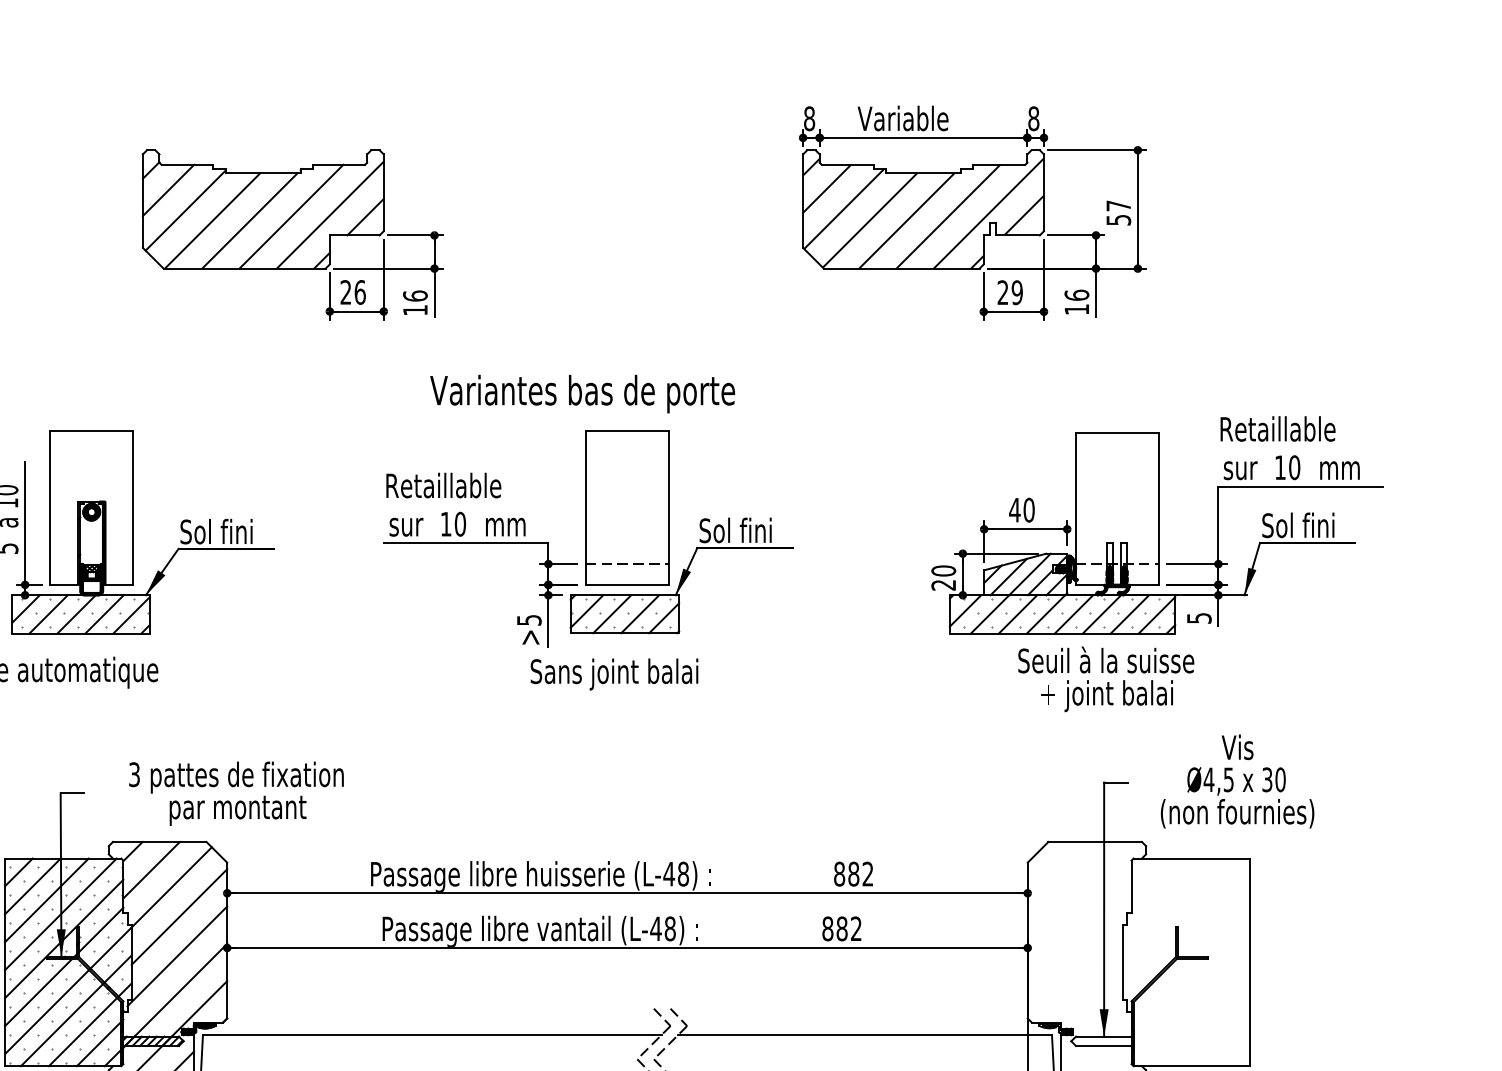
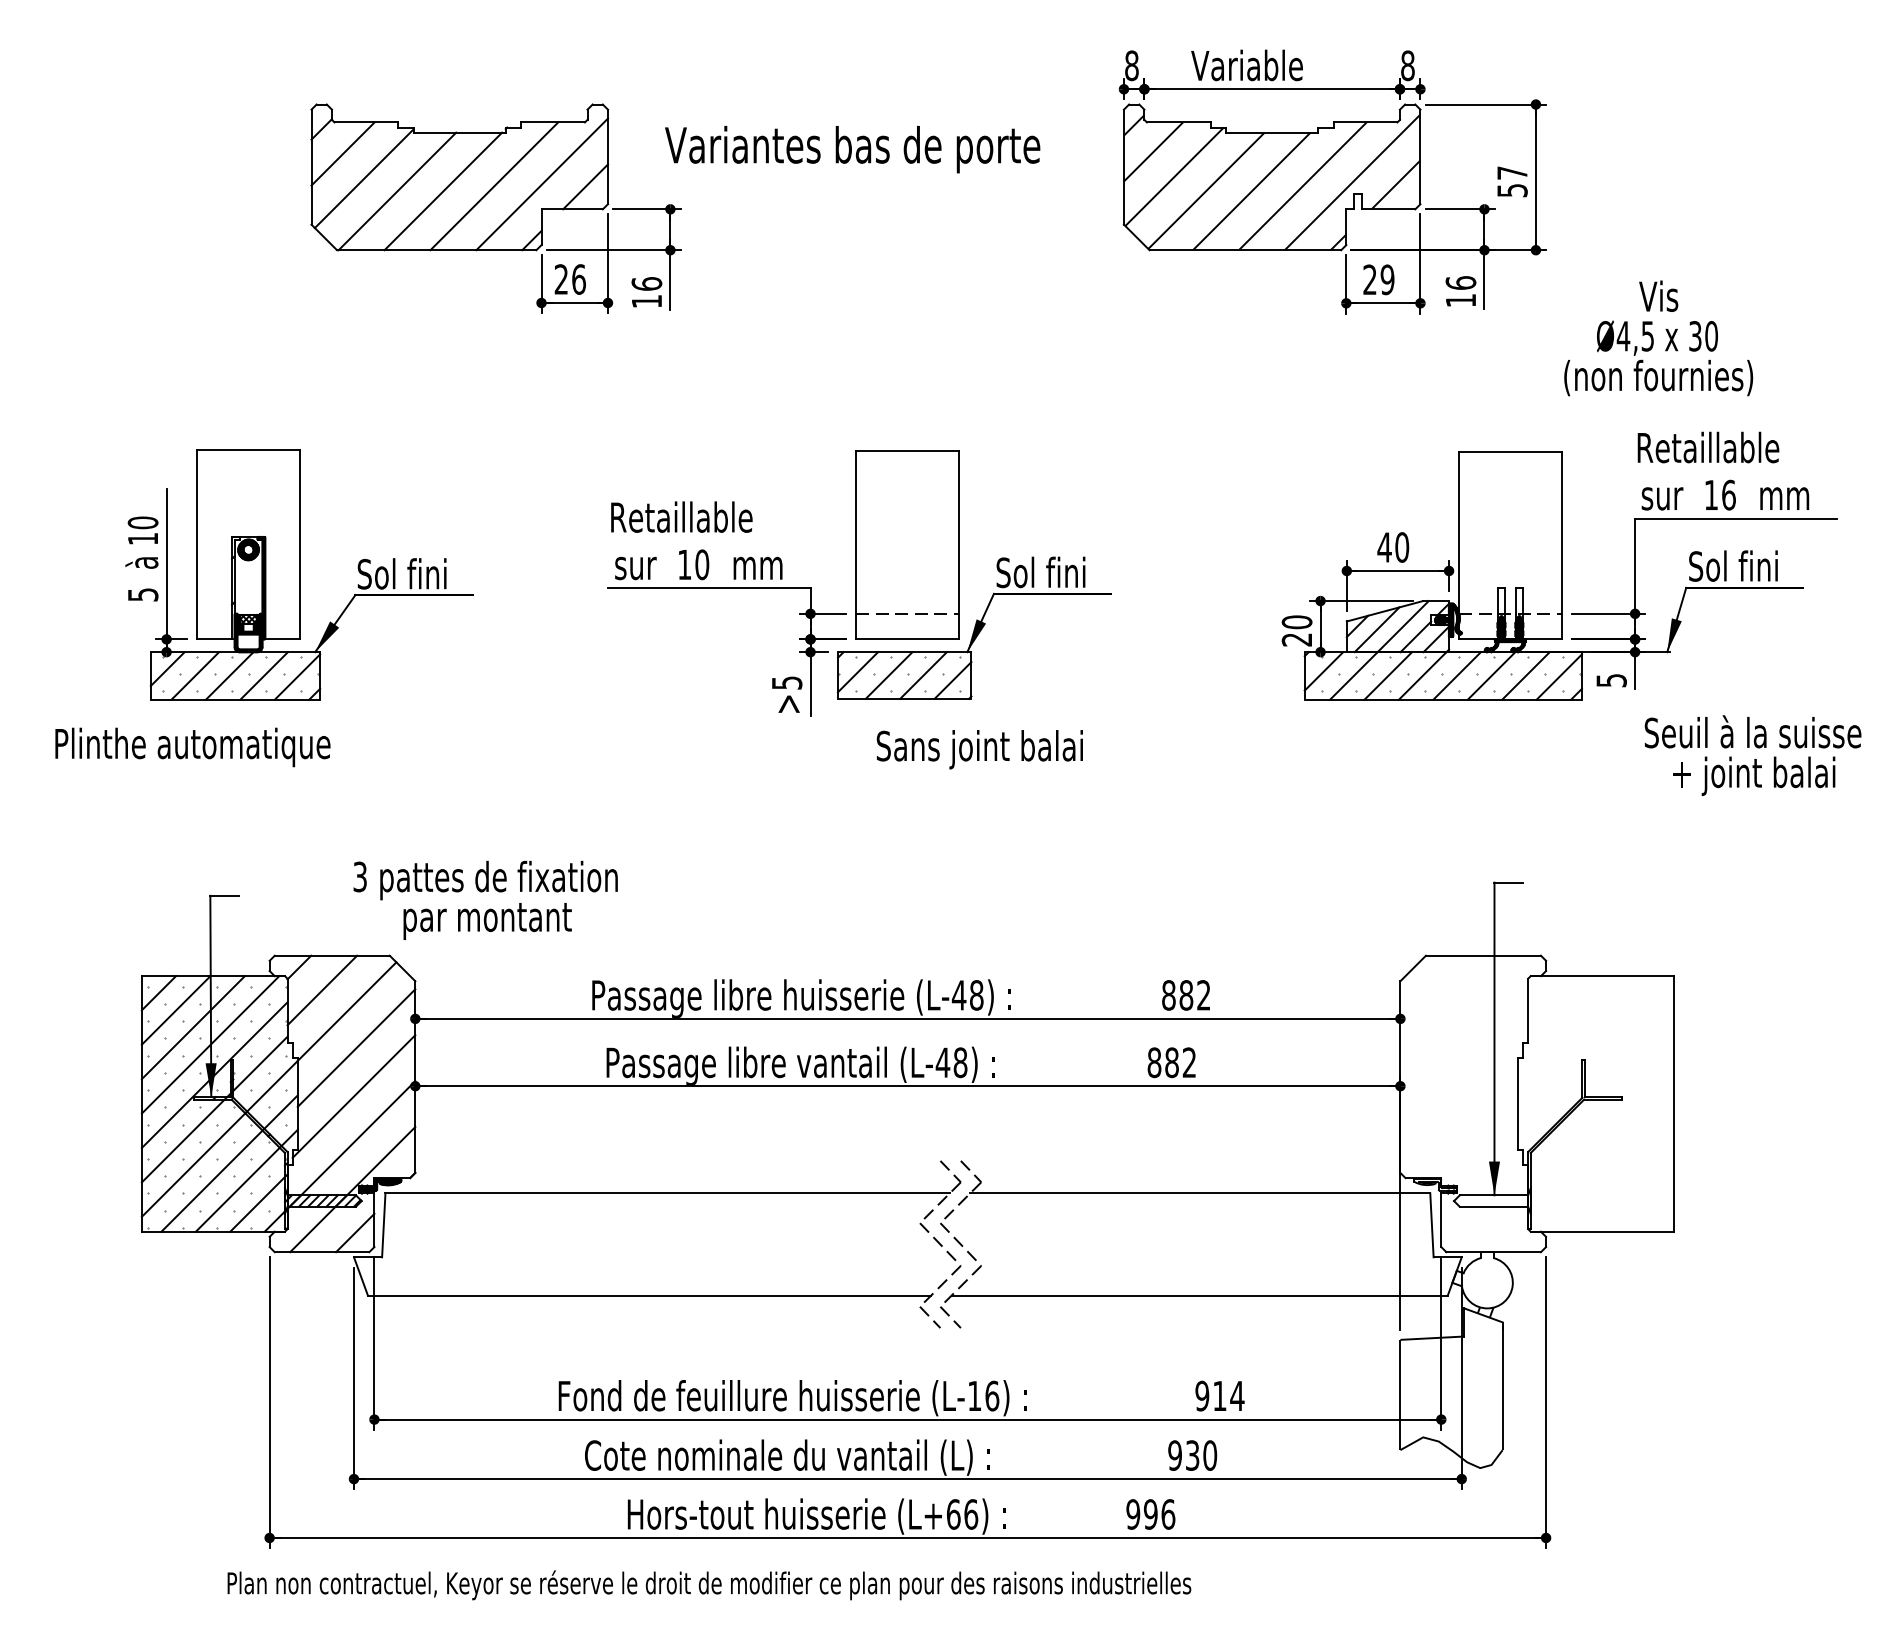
text: (582, 394) -> (852, 149), moved
text: (1294, 467) -> (1728, 494), 10 -> 16
text: (614, 674) -> (979, 749), moved
text: (1105, 679) -> (1752, 755), moved
text: (1237, 781) -> (1658, 338), moved
text: (236, 792) -> (485, 899), moved

